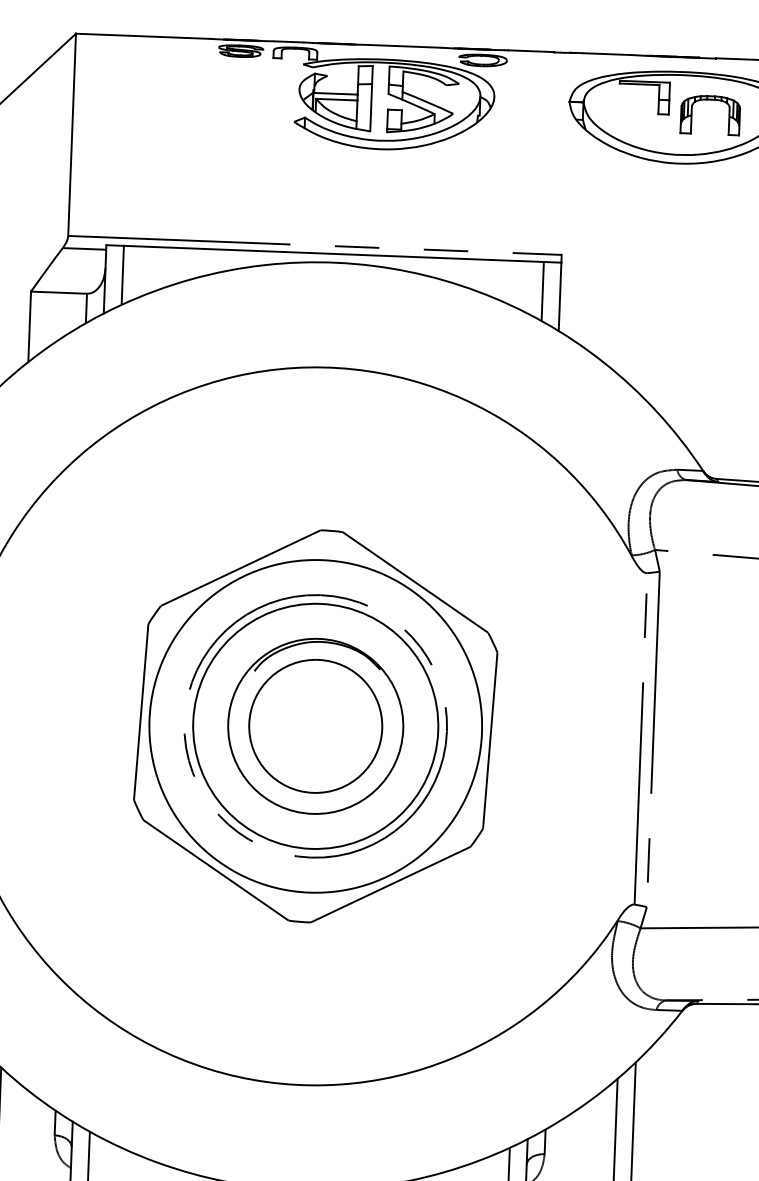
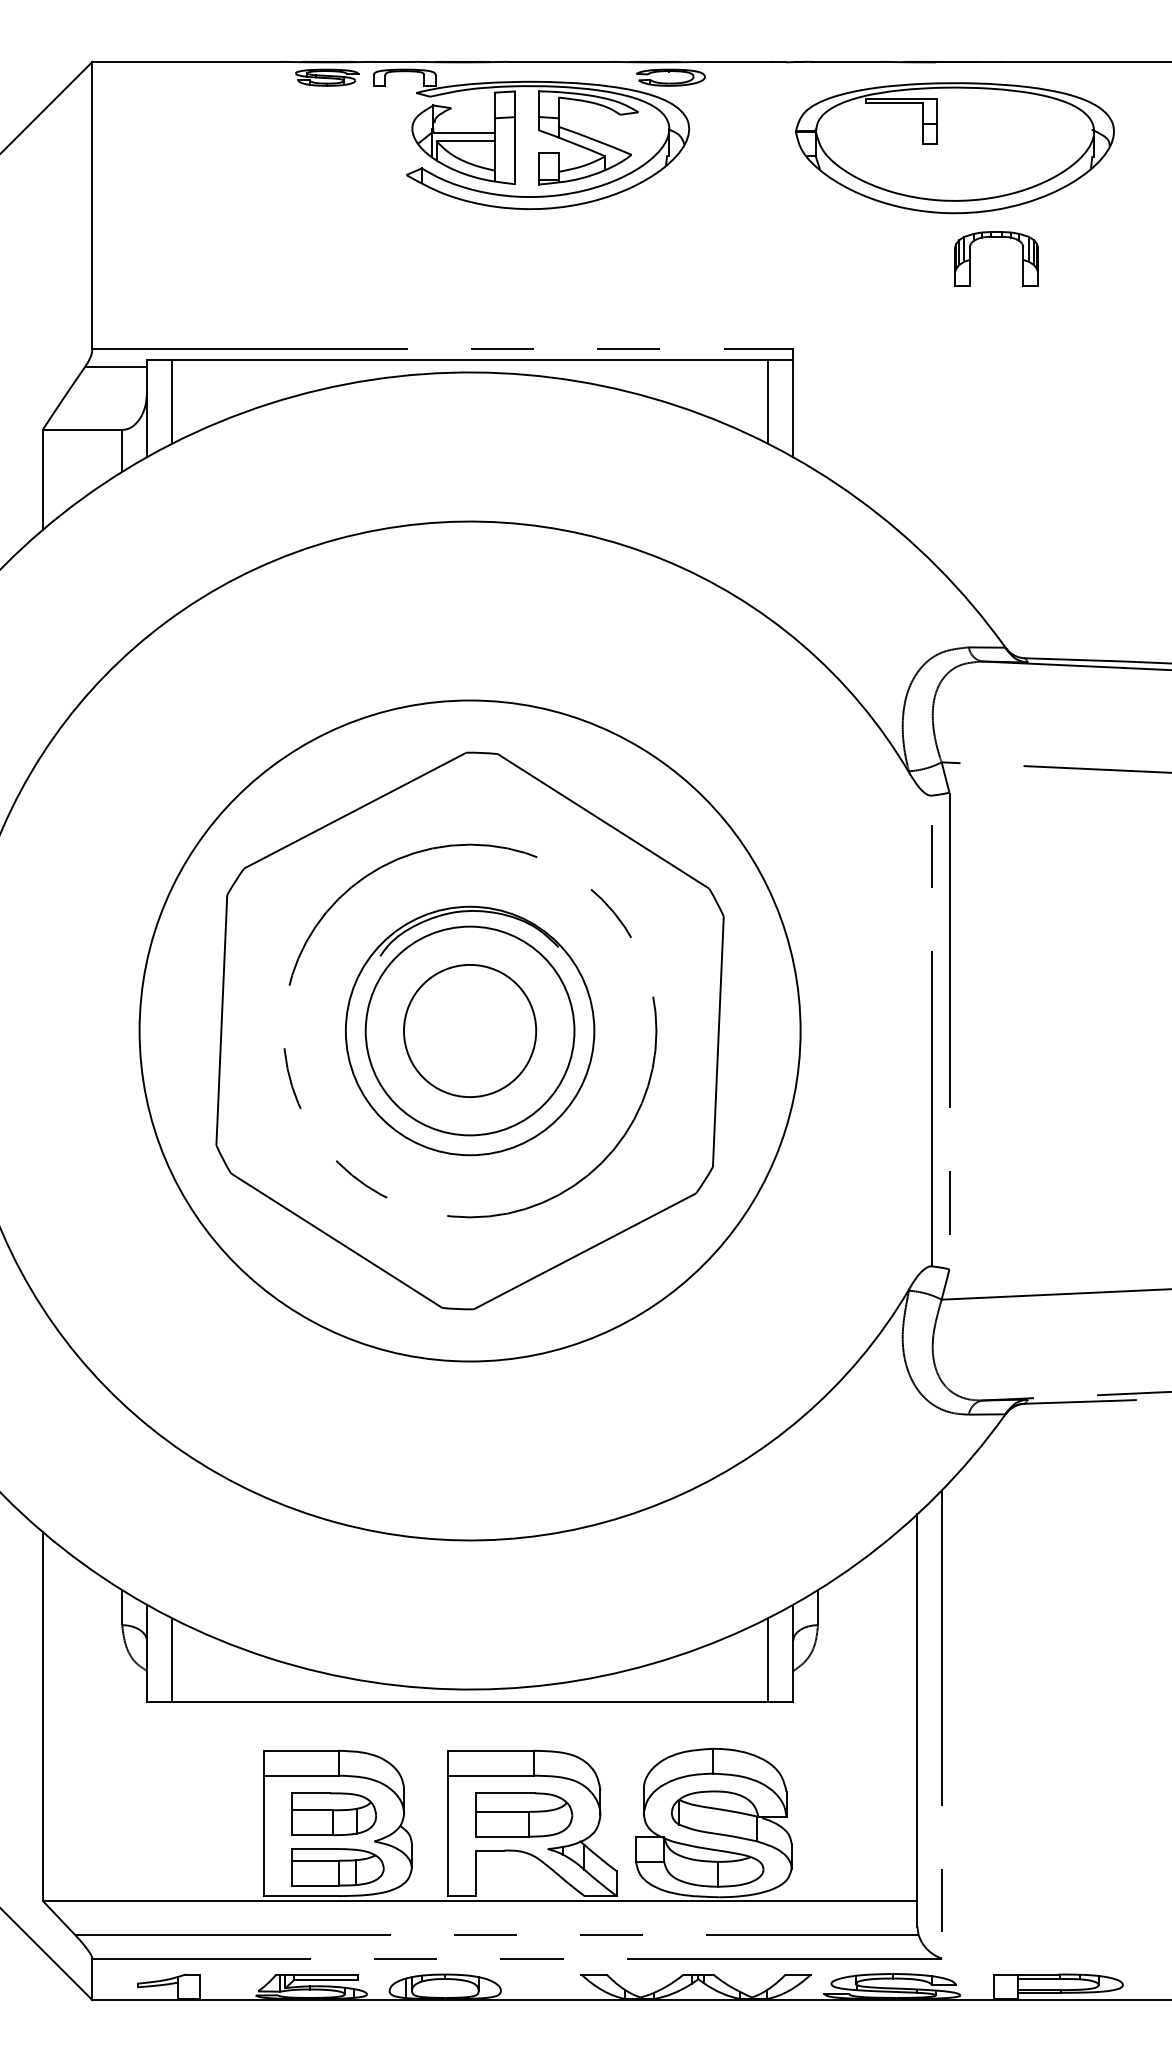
part: (711, 100) -> (996, 237), moved
circle: (315, 726) -> (469, 1030), size x0.7
circle: (316, 726) -> (470, 1030), size x0.6
circle: (316, 726) -> (470, 1030), size x1.4

